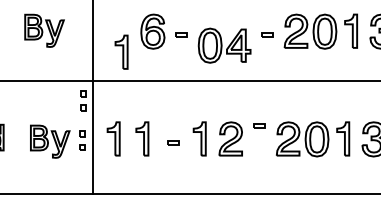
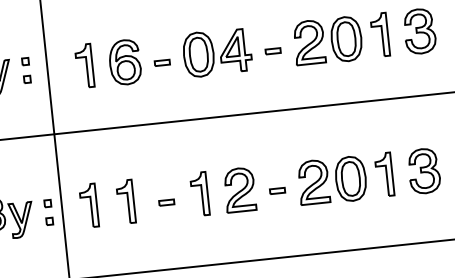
part: (224, 45) -> (217, 52), moved
part: (121, 51) -> (84, 65), moved
part: (83, 100) -> (26, 69), moved
part: (259, 125) -> (277, 190), moved

